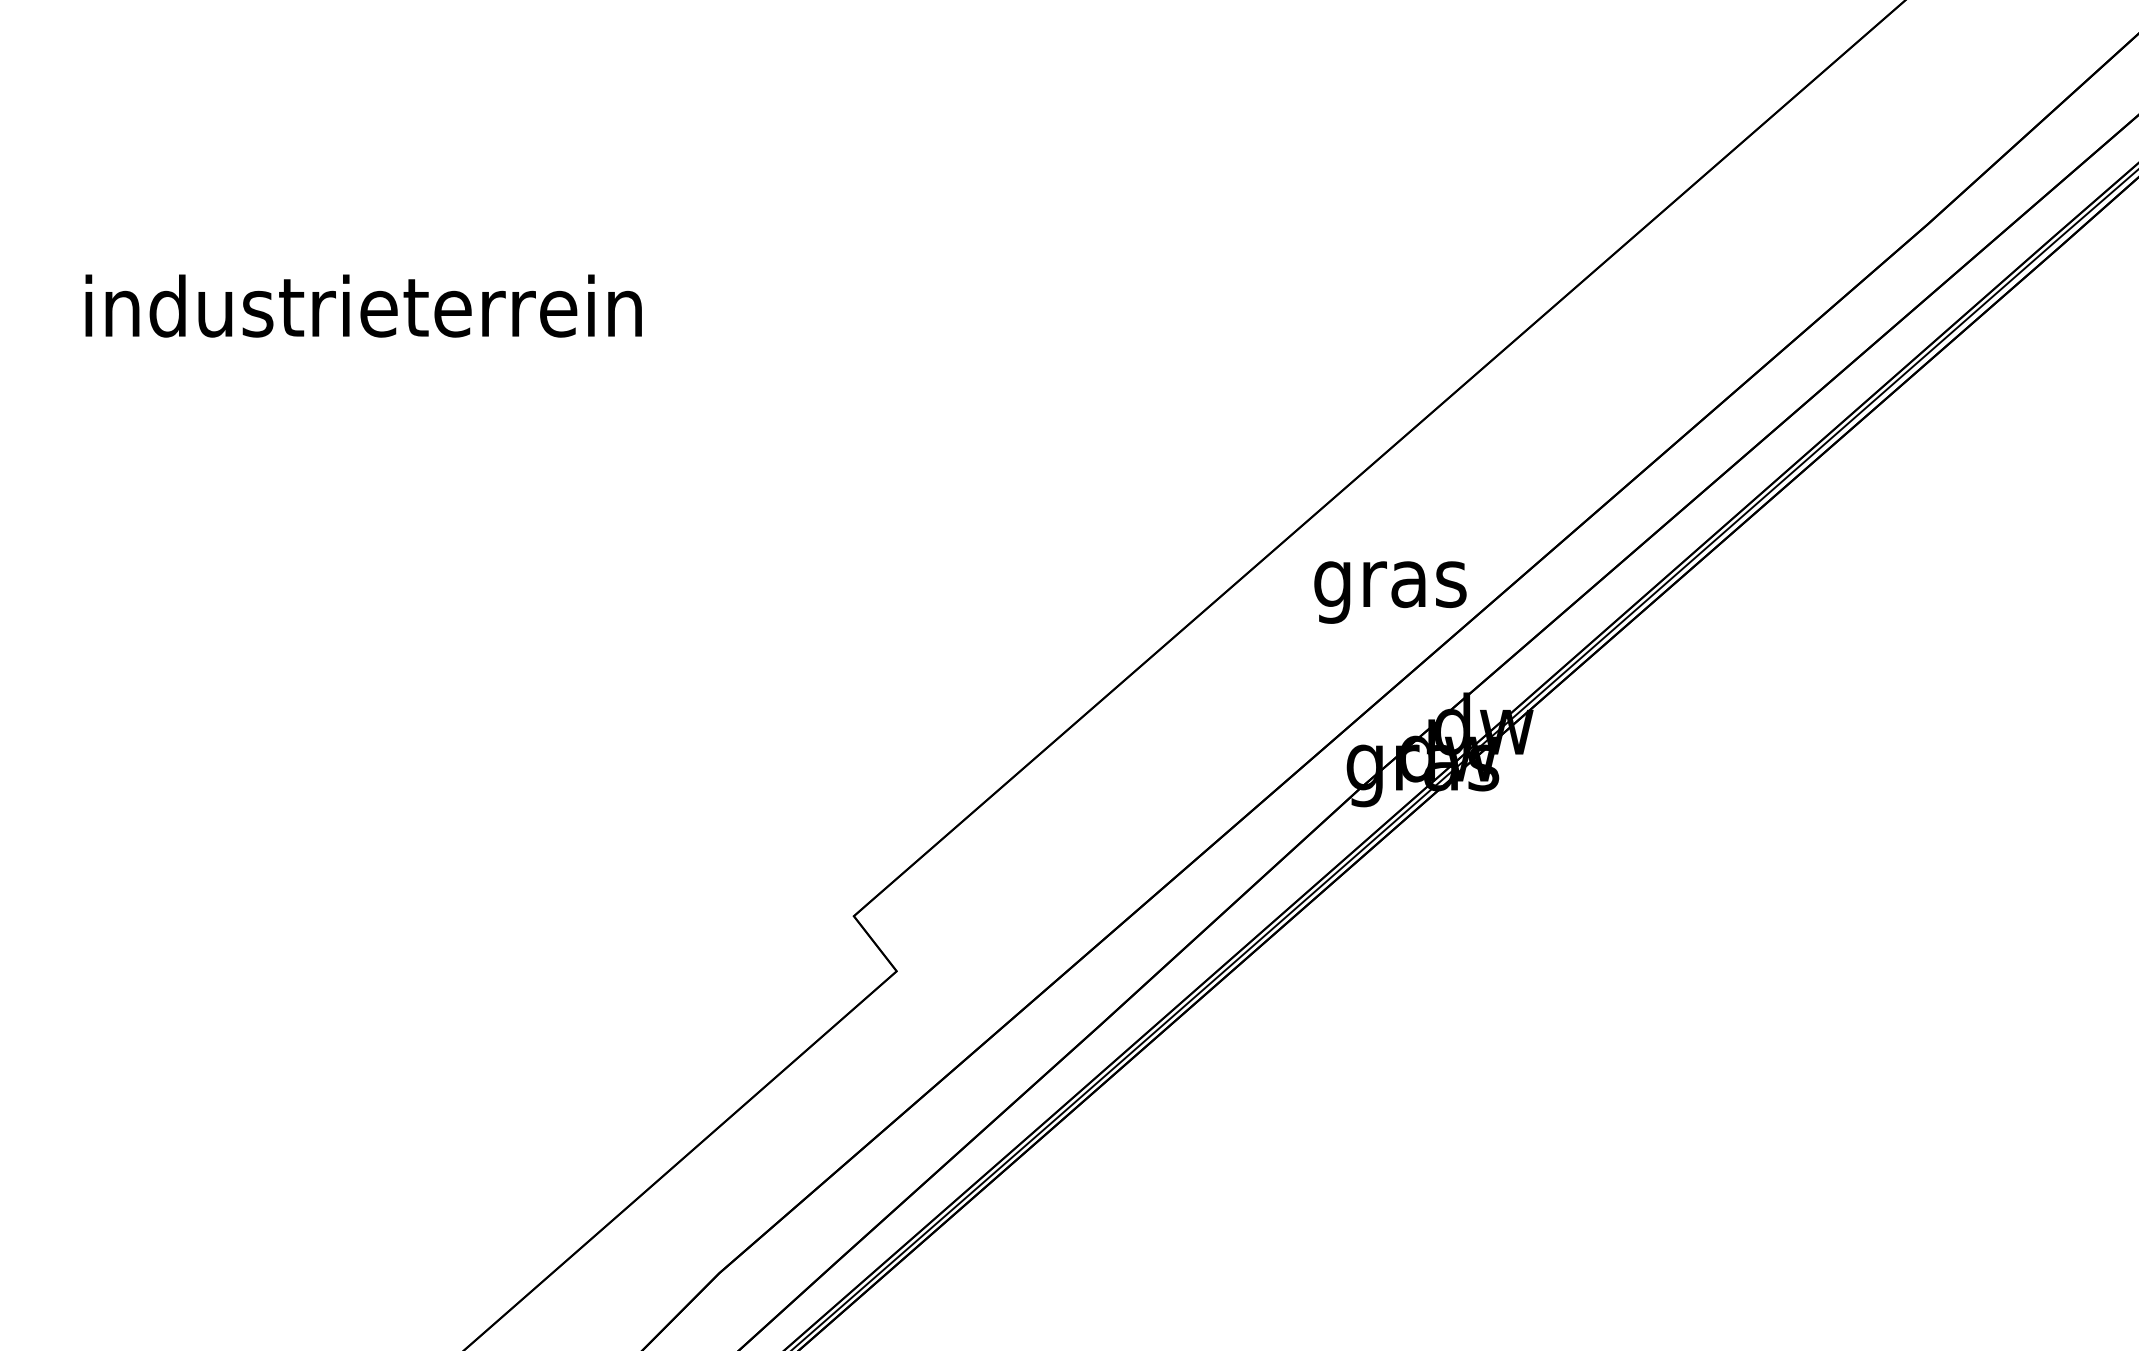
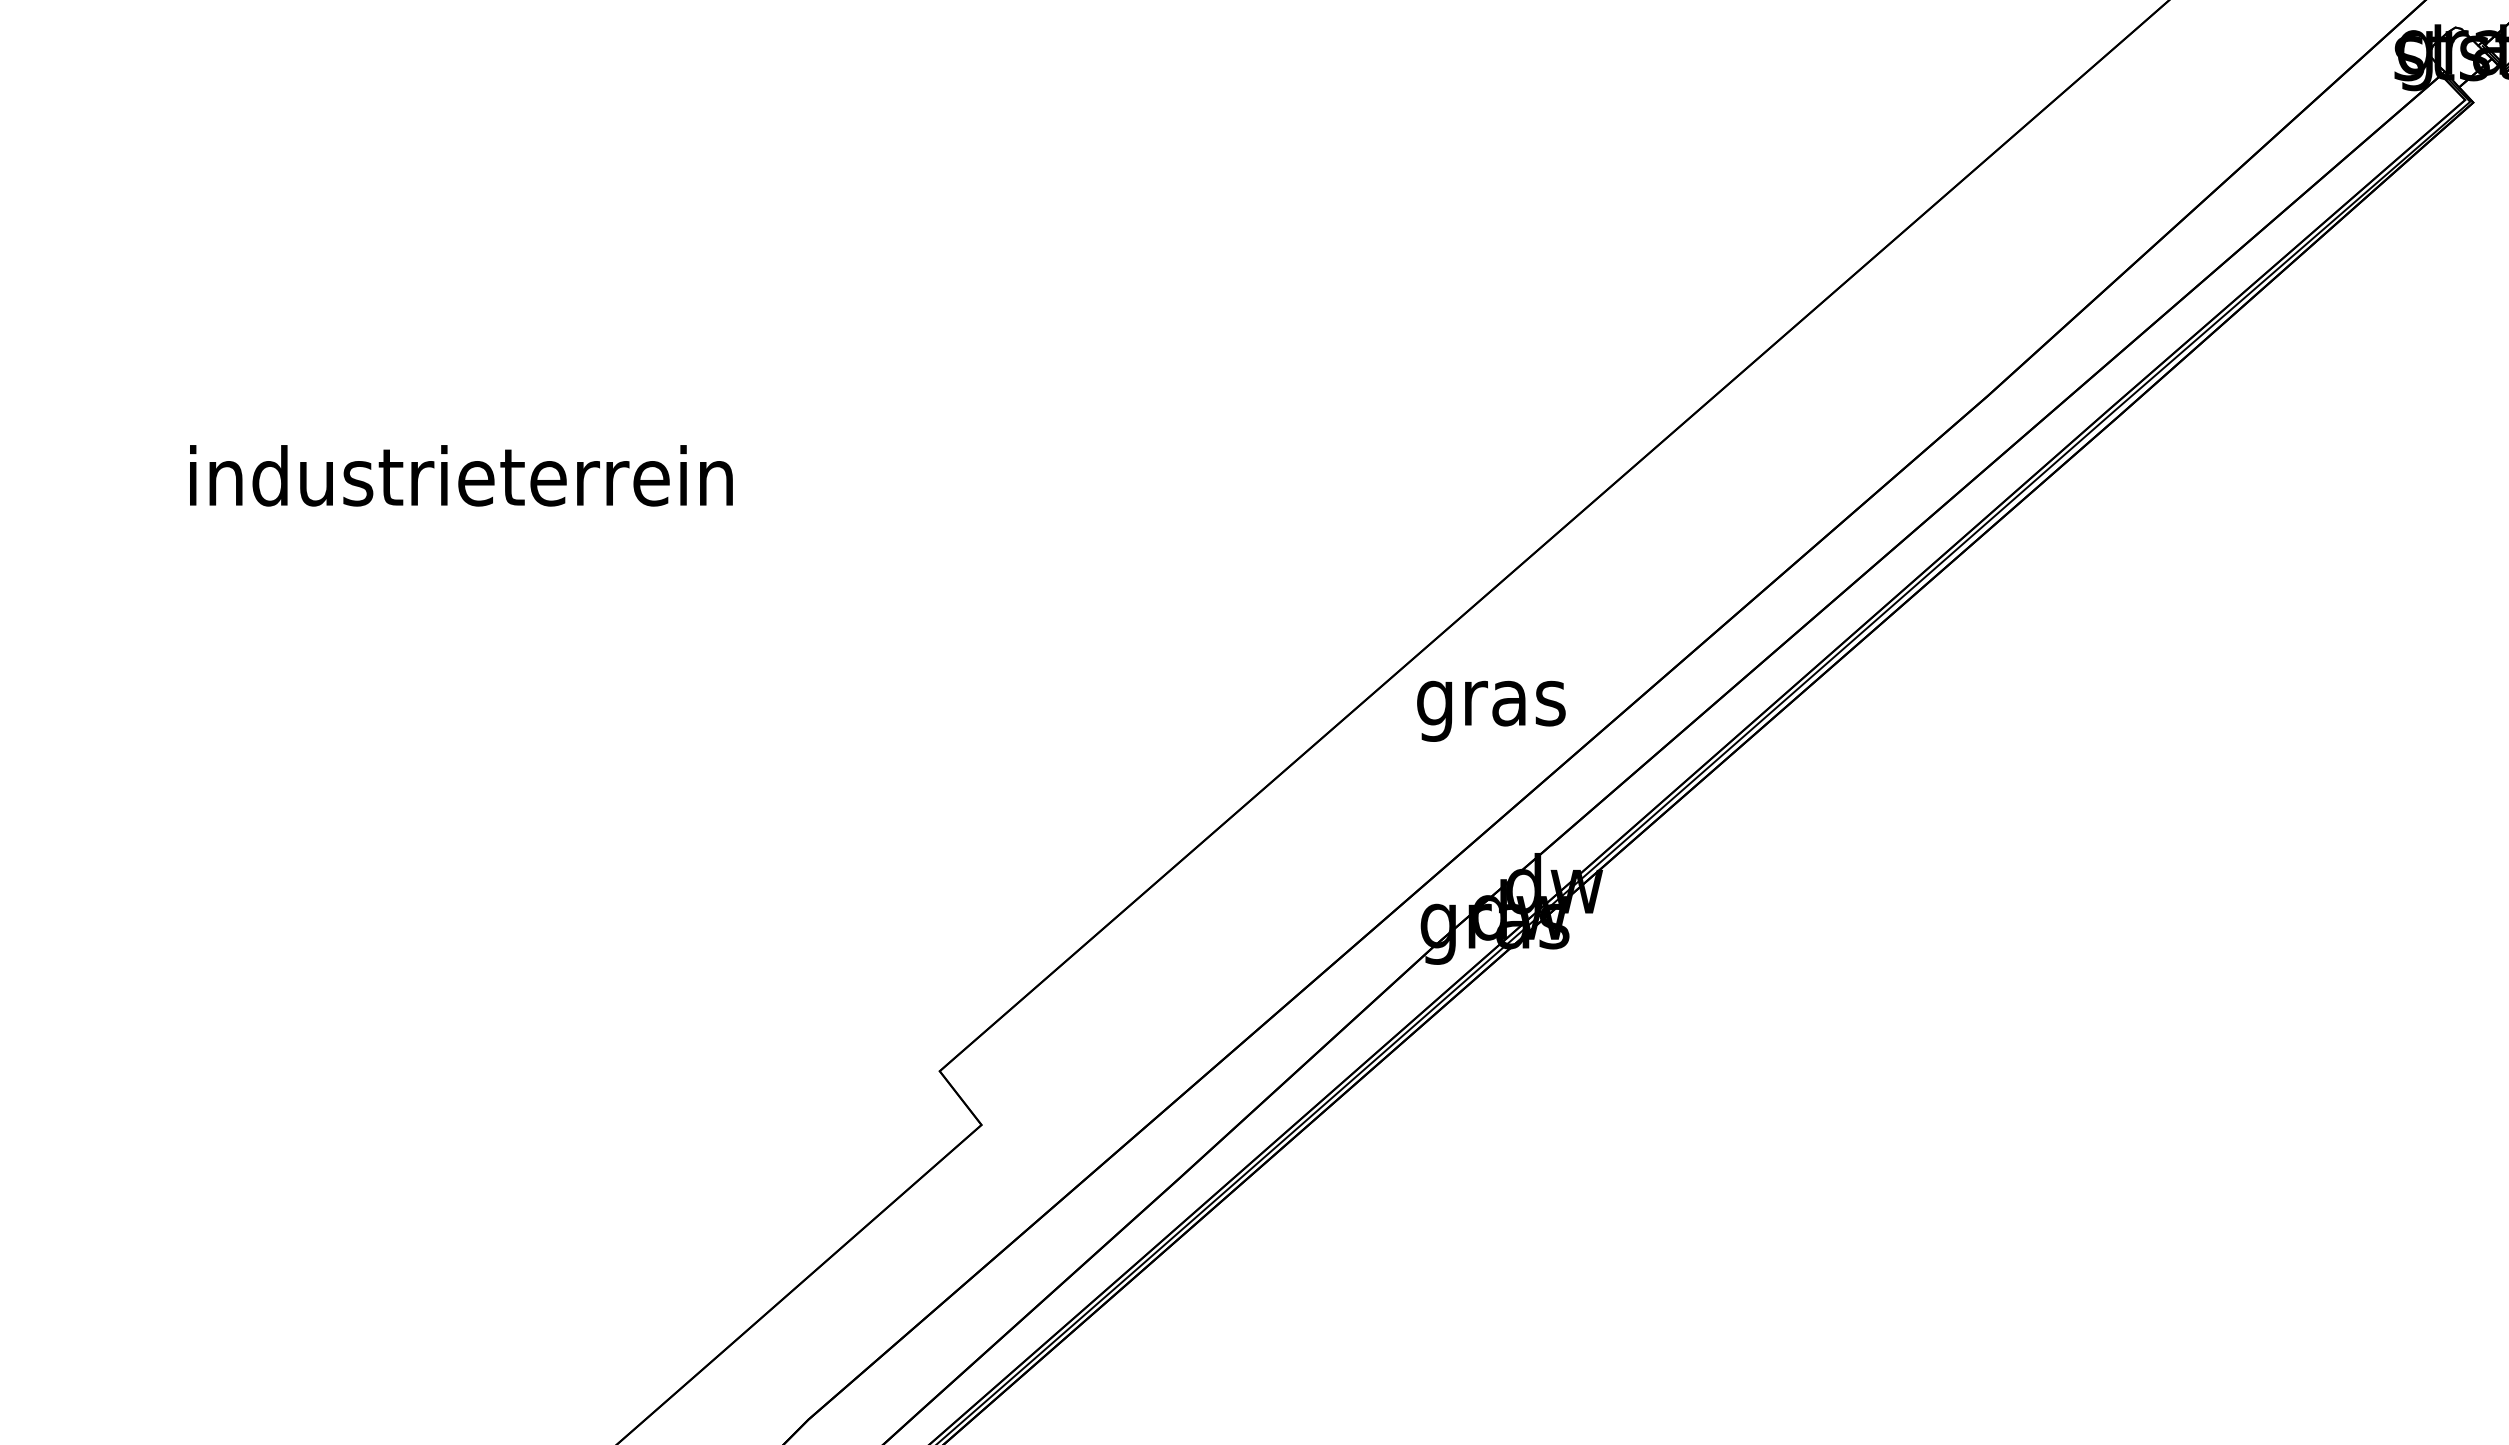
text: (1390, 591) -> (1491, 710), moved

